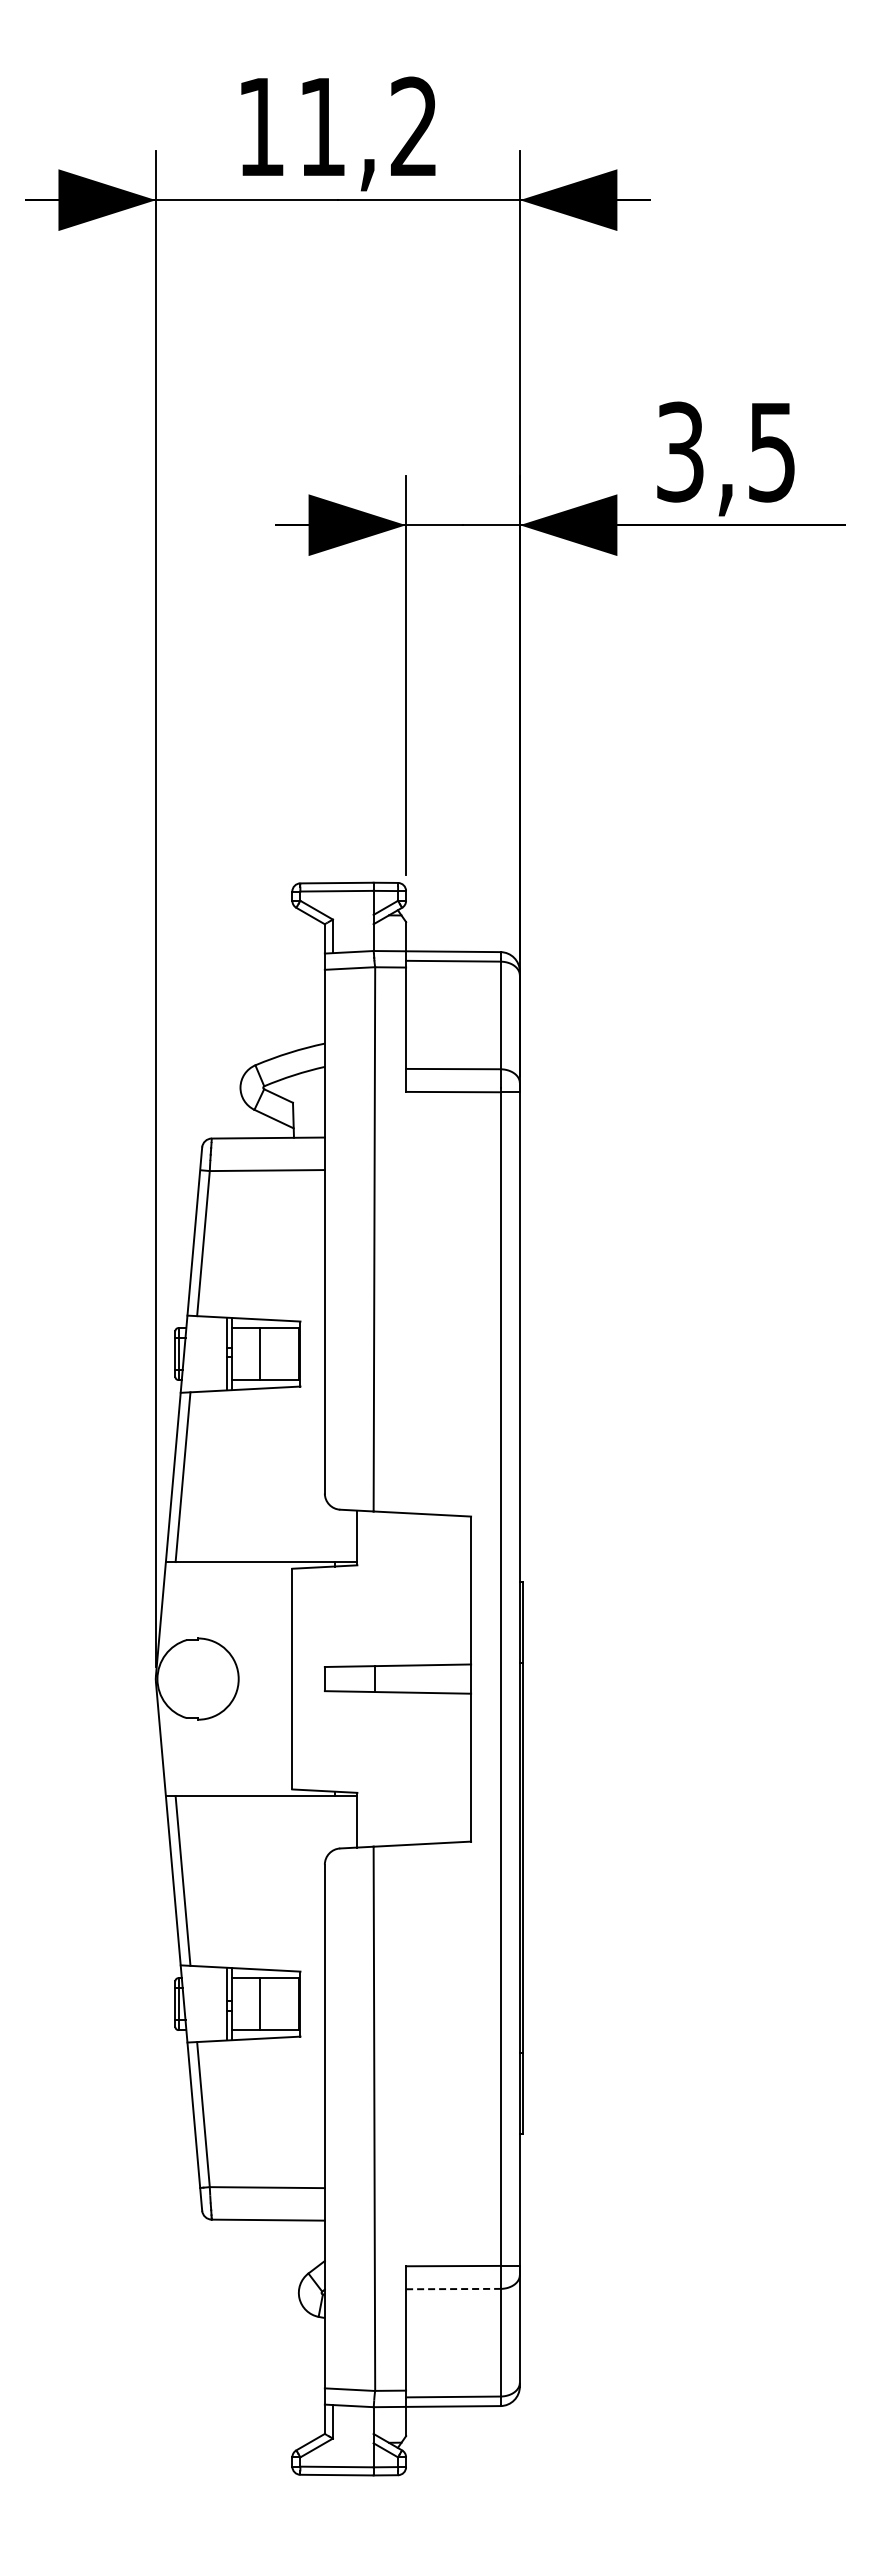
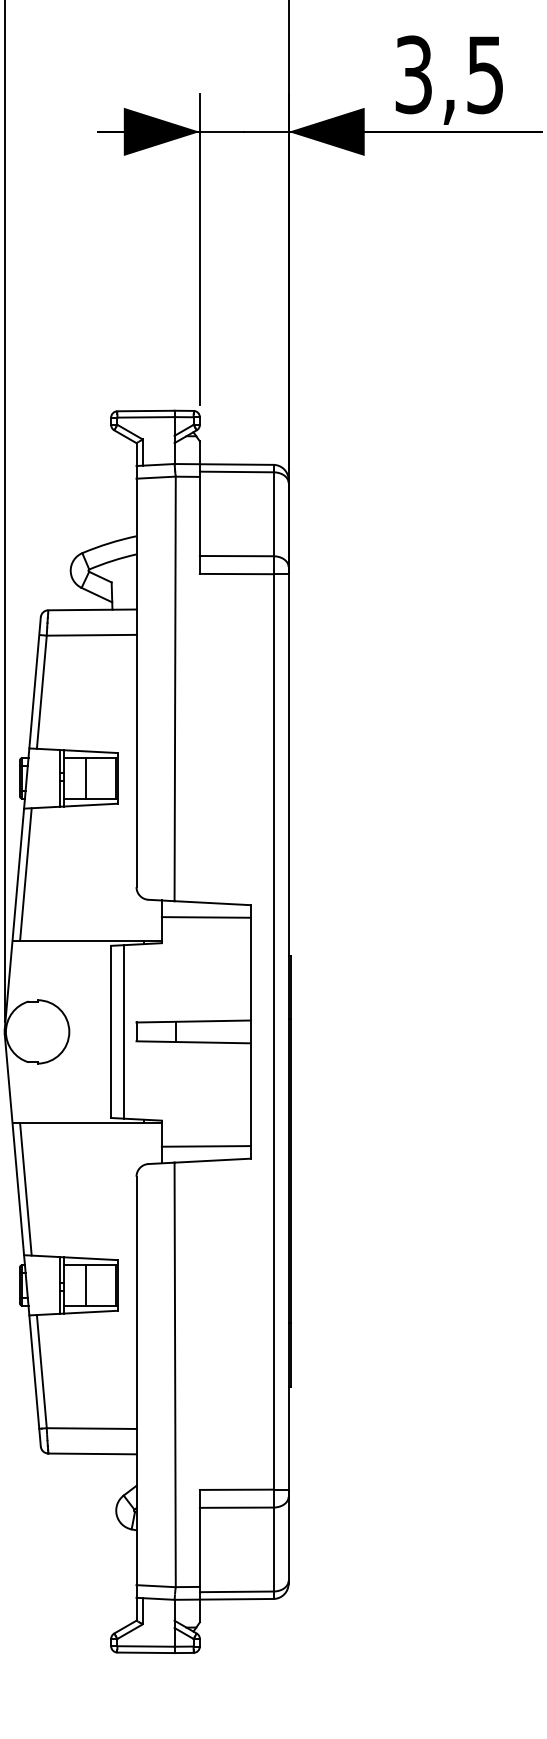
line: (414, 1531) -> (206, 916), added
line: (308, 1678) -> (123, 1031), added
line: (414, 1825) -> (206, 1146), added
line: (453, 2289) -> (236, 1508), dashed -> solid

